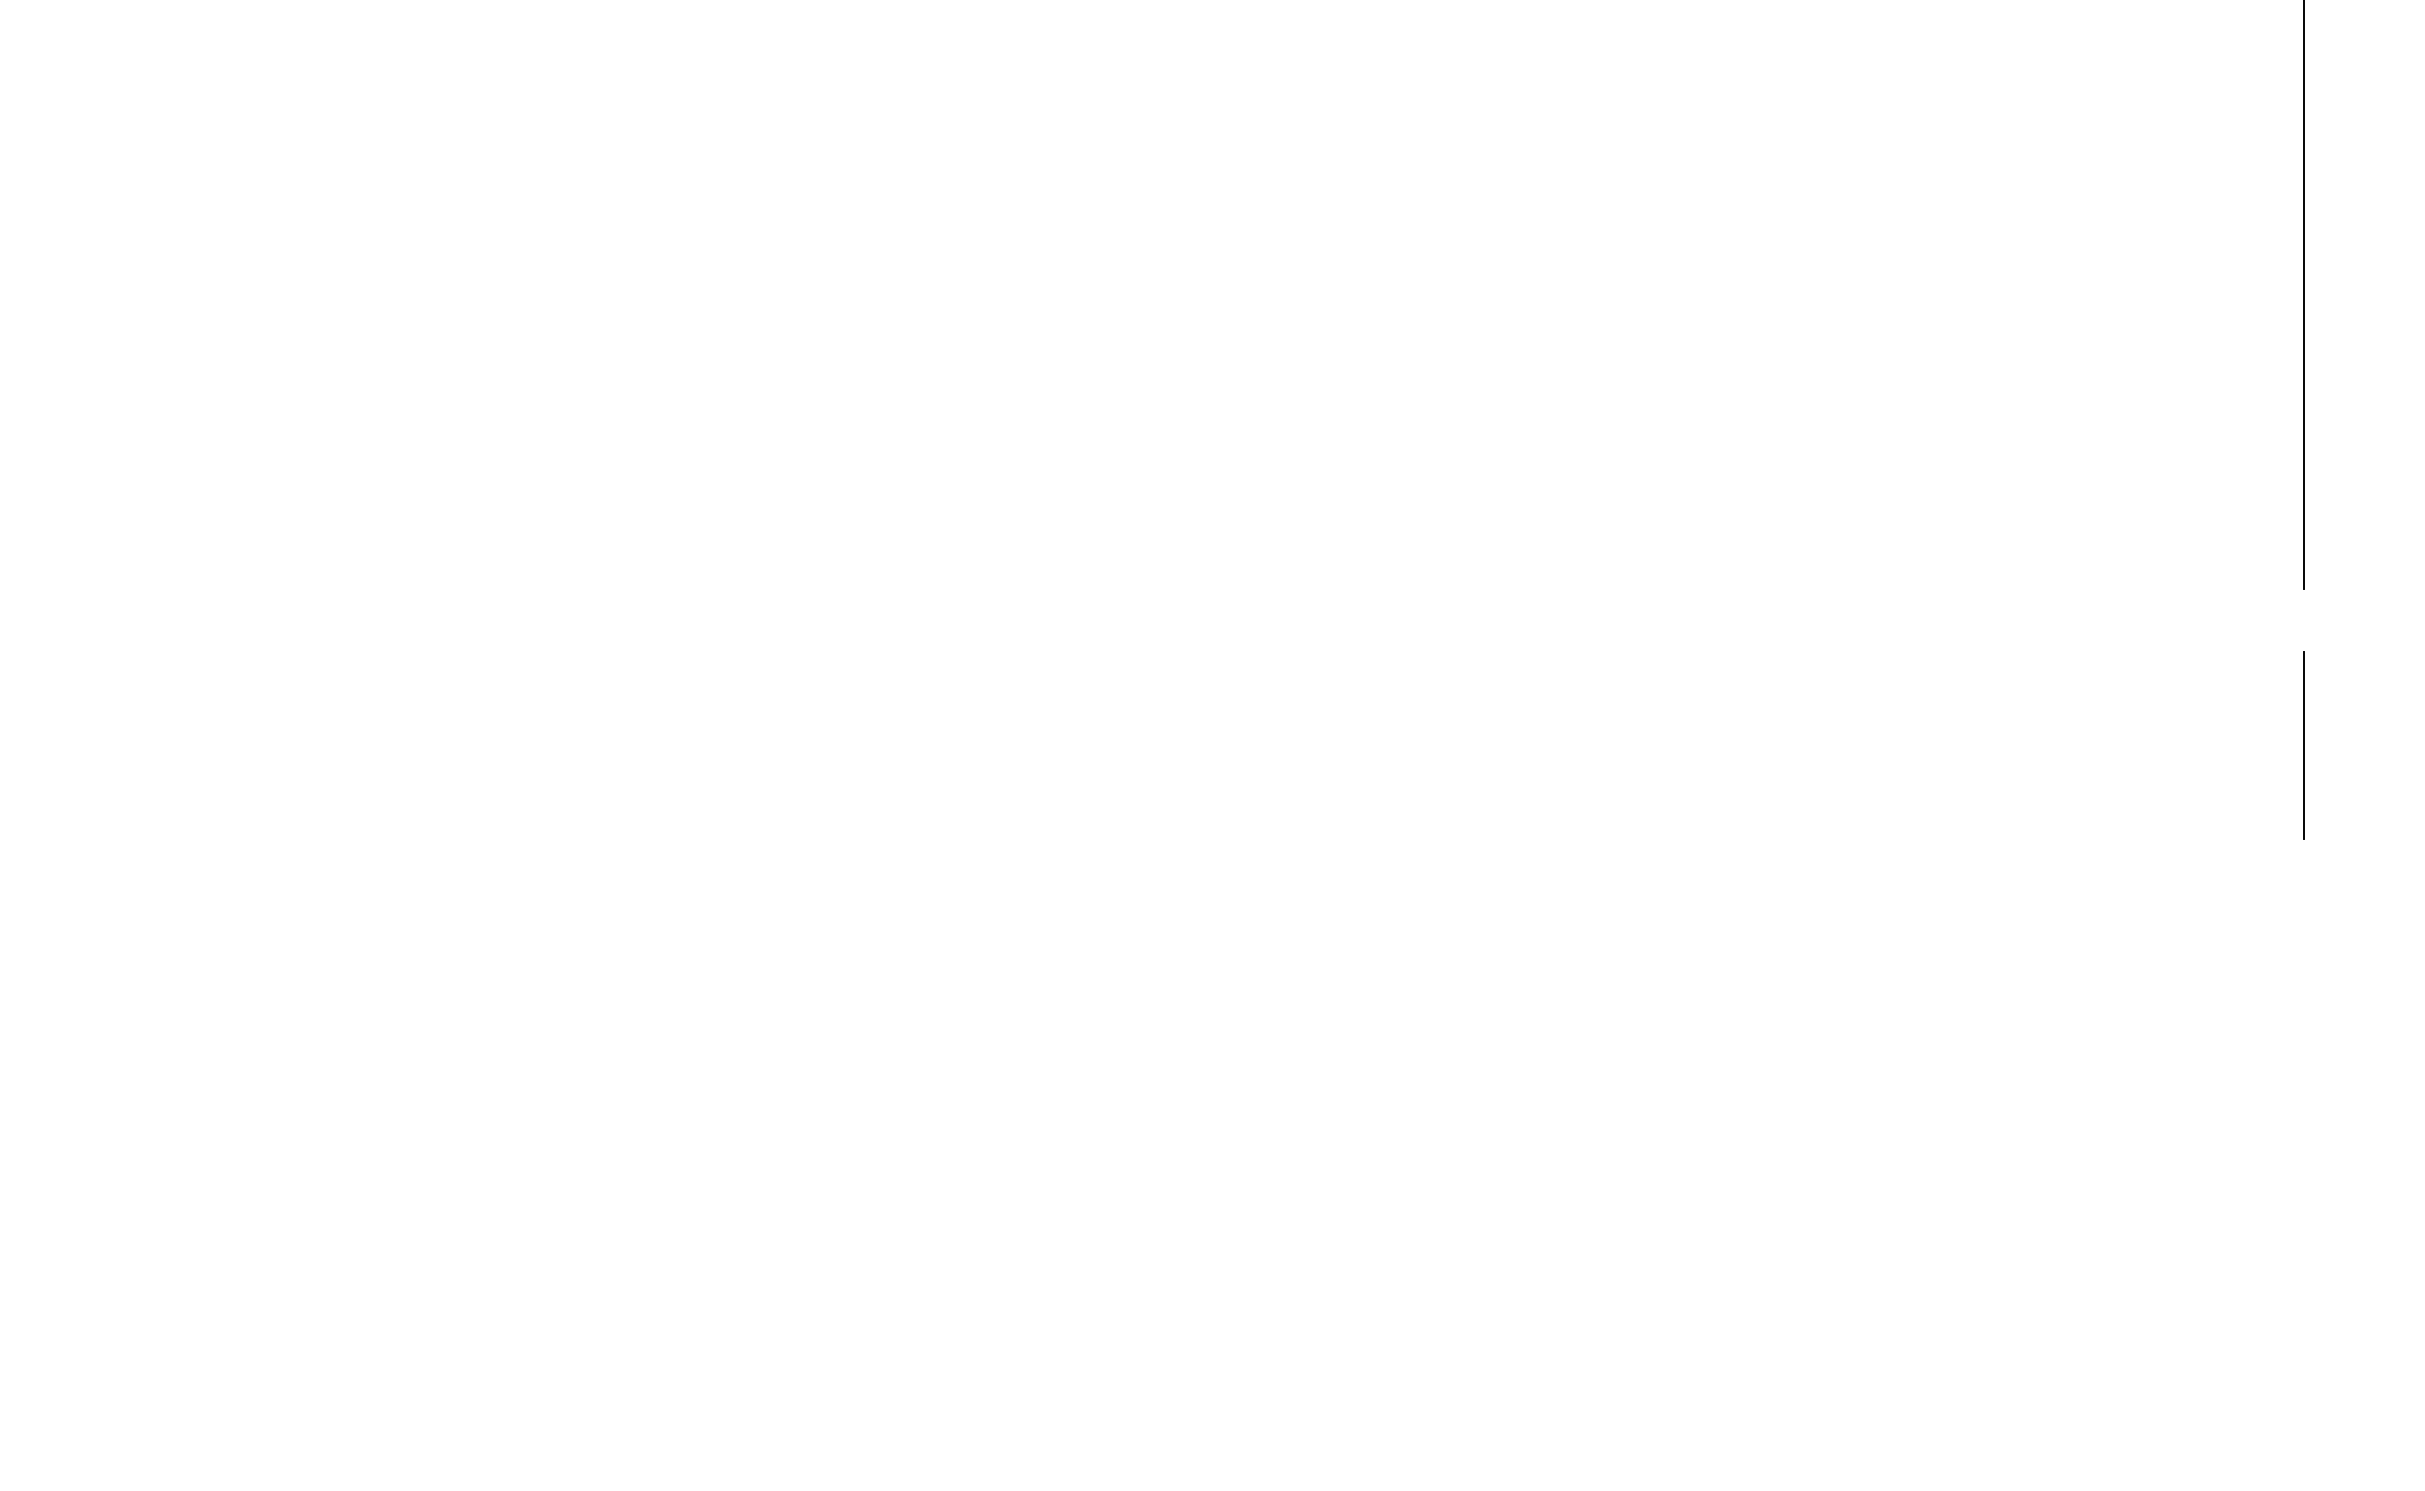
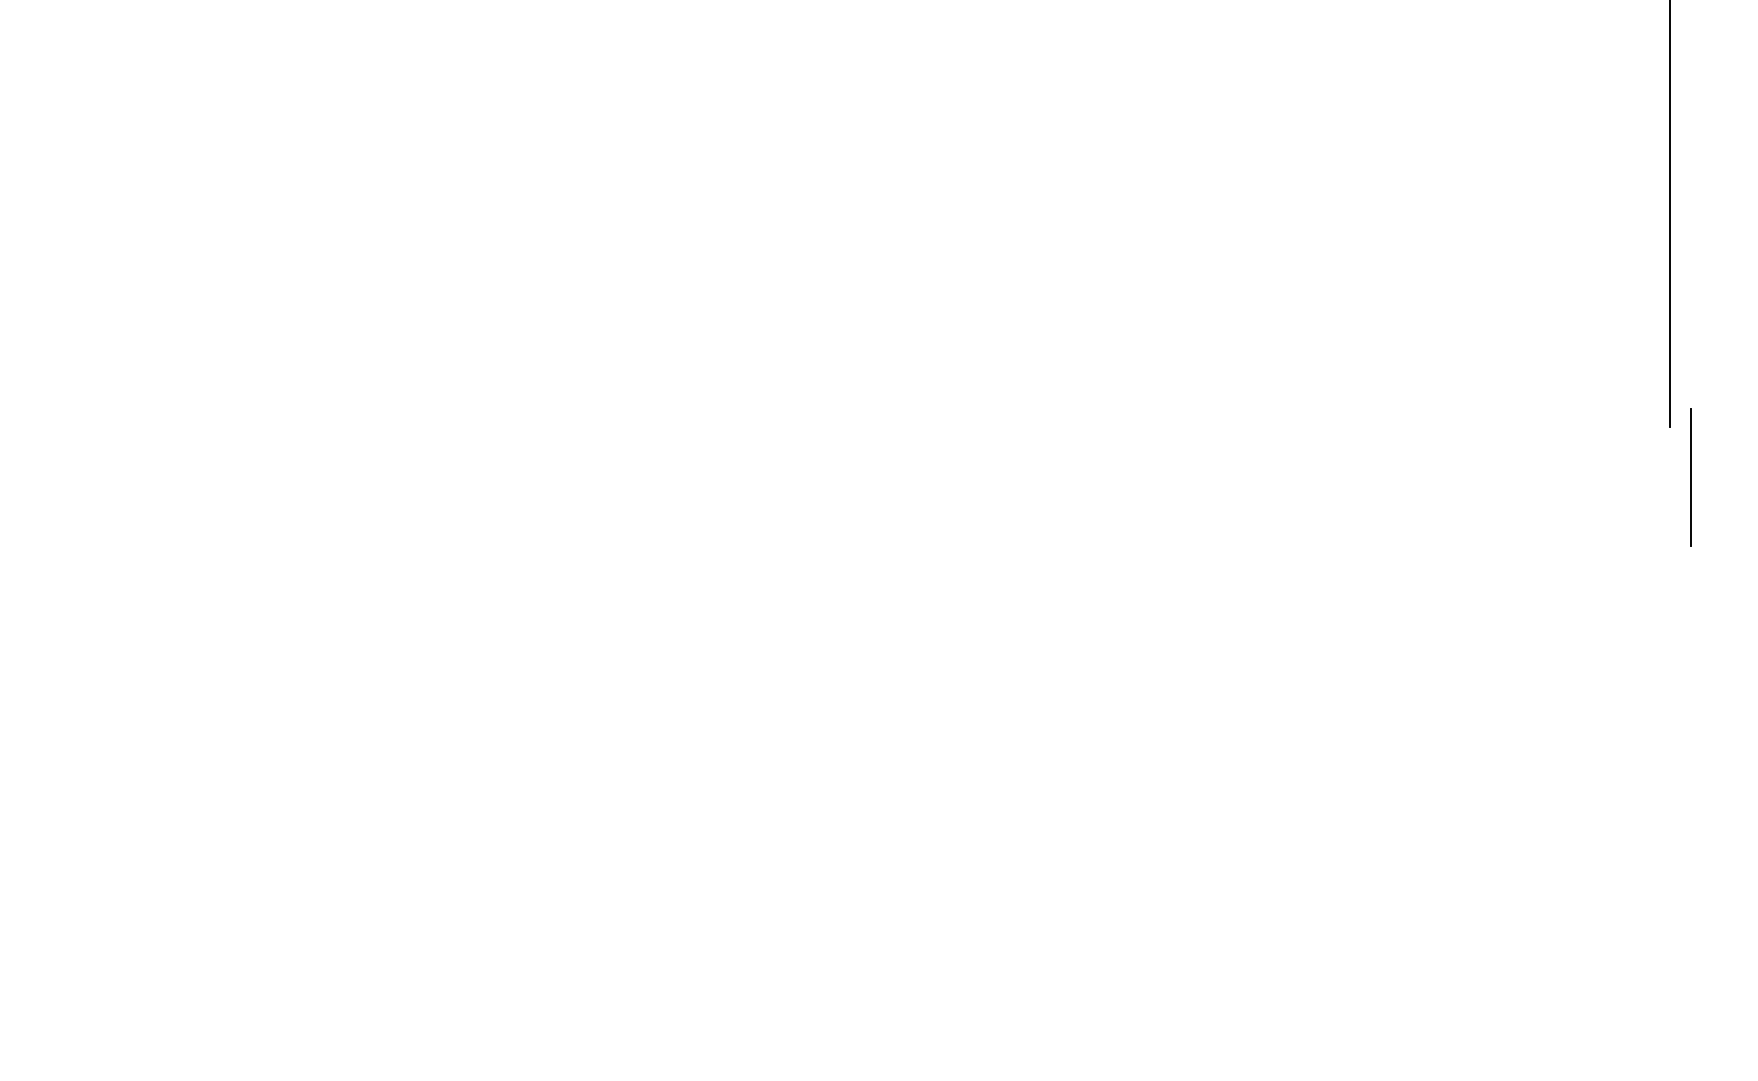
line: (2303, 745) -> (1690, 477), moved

